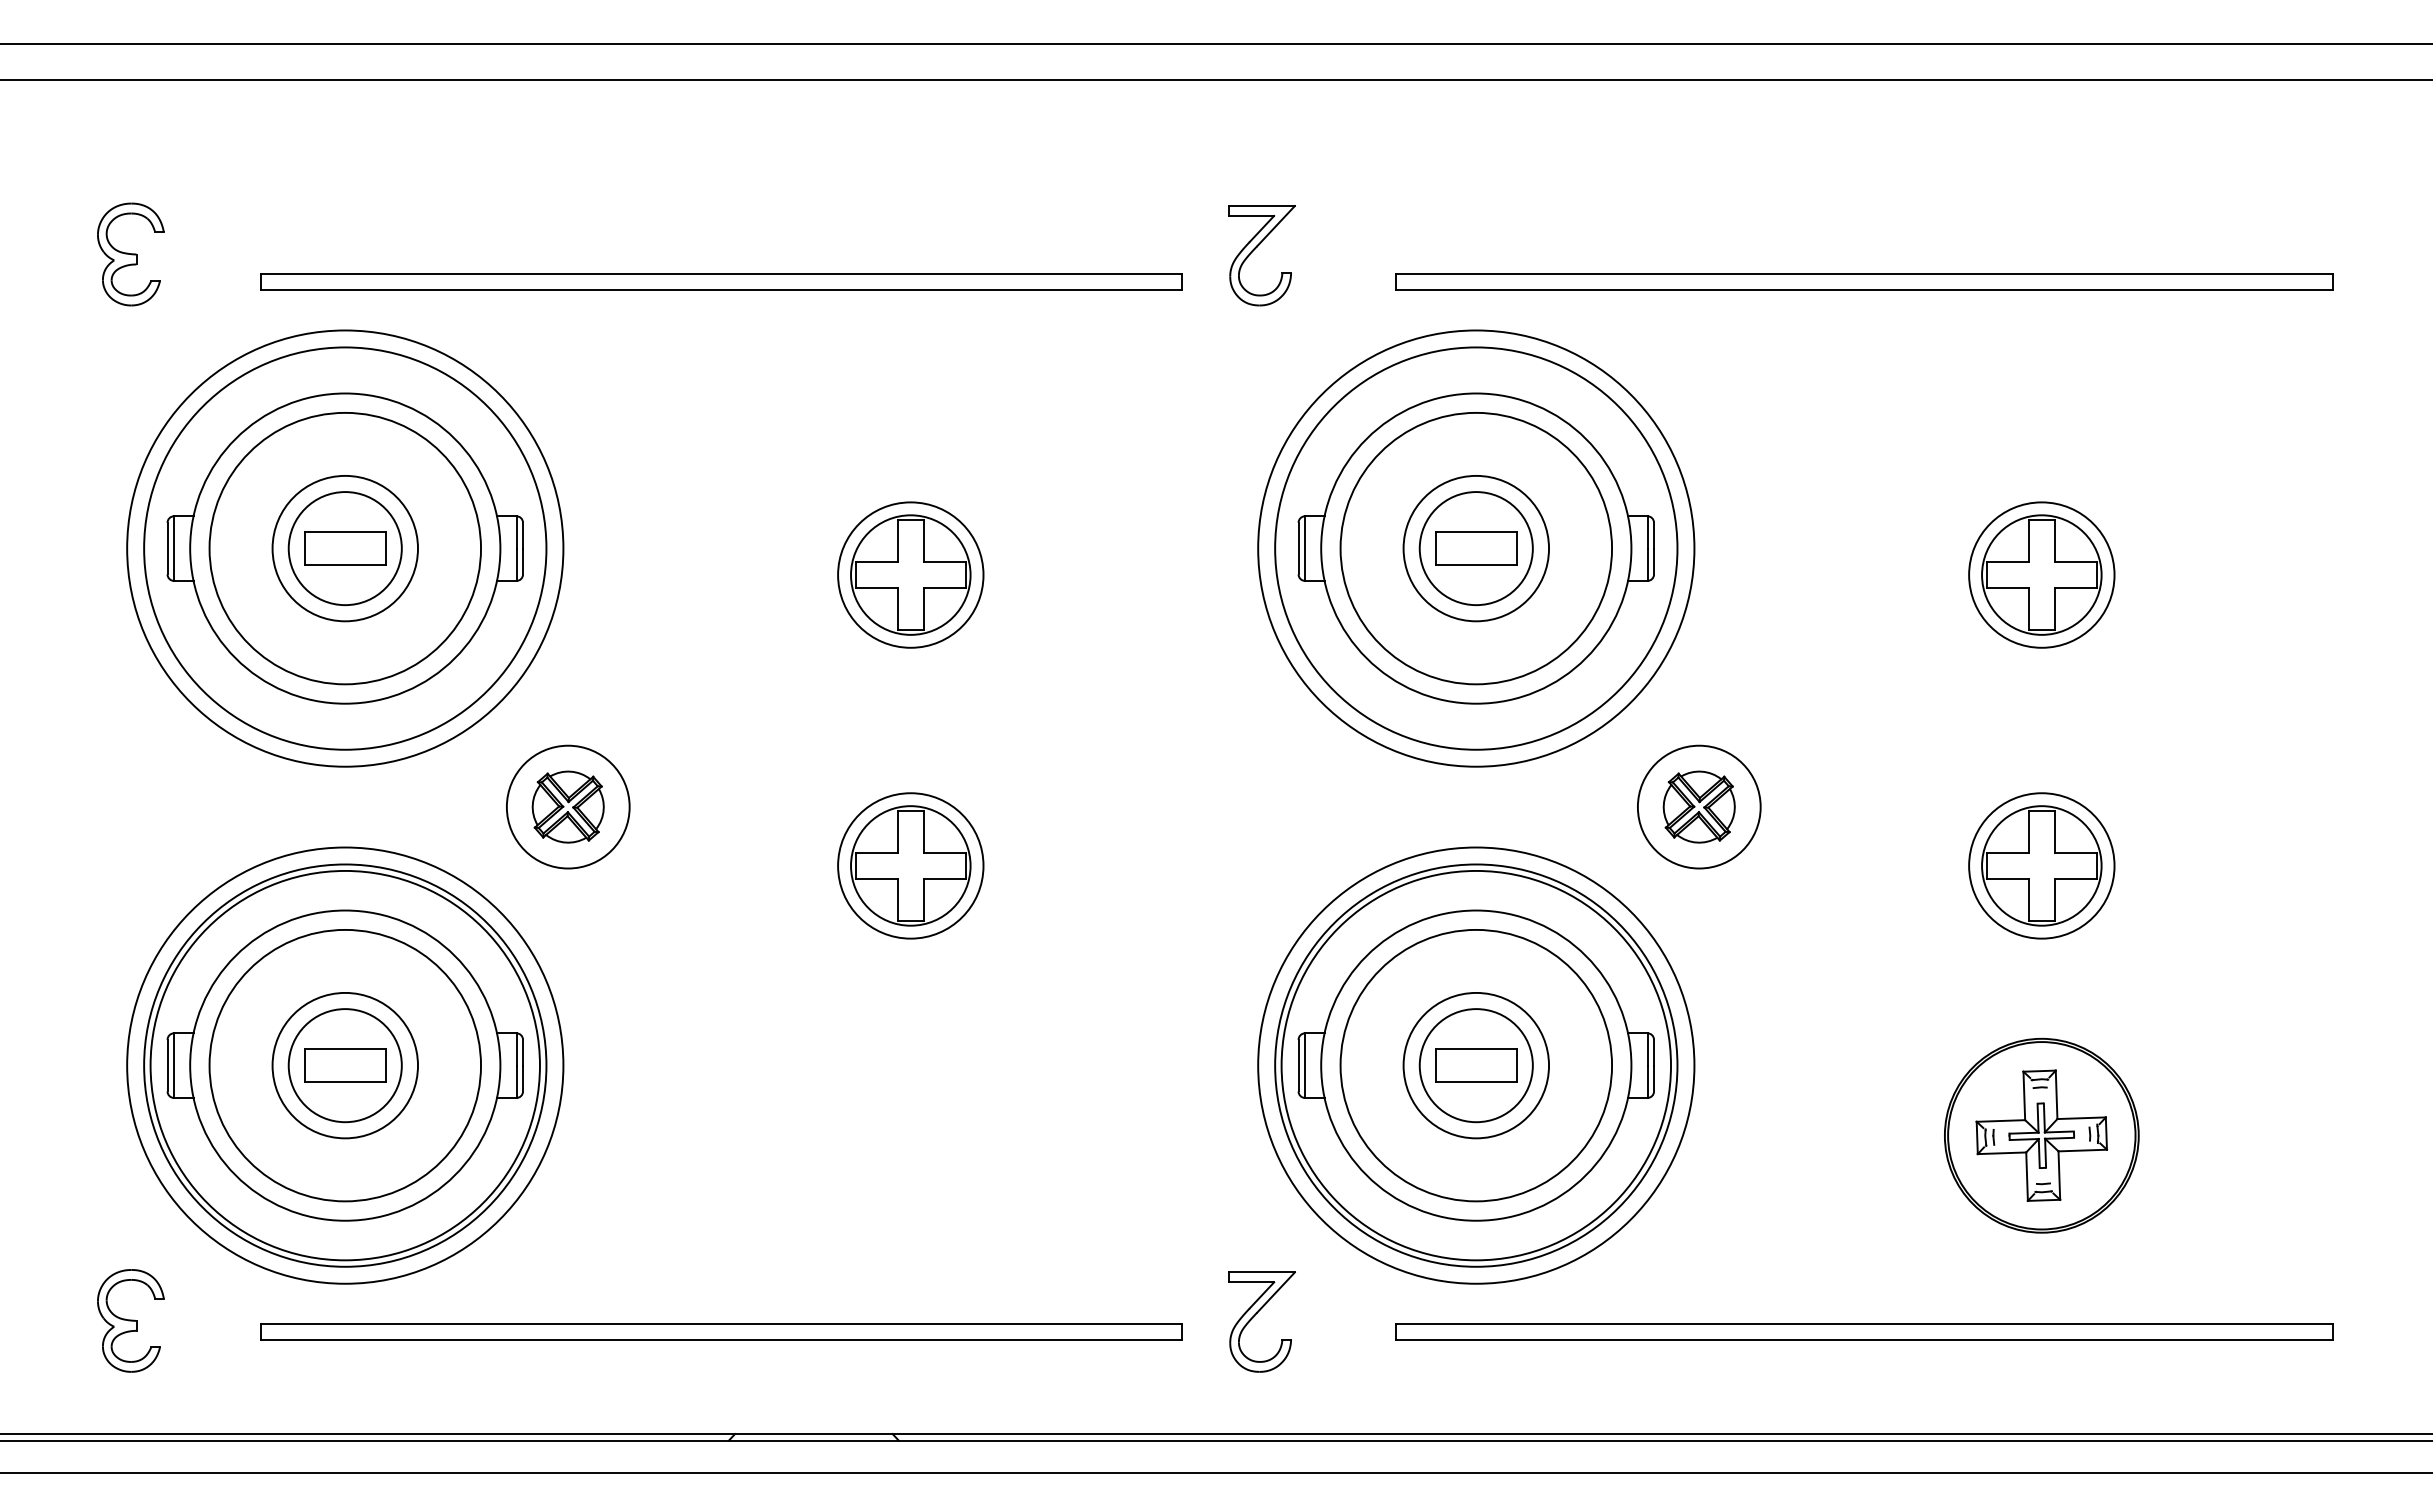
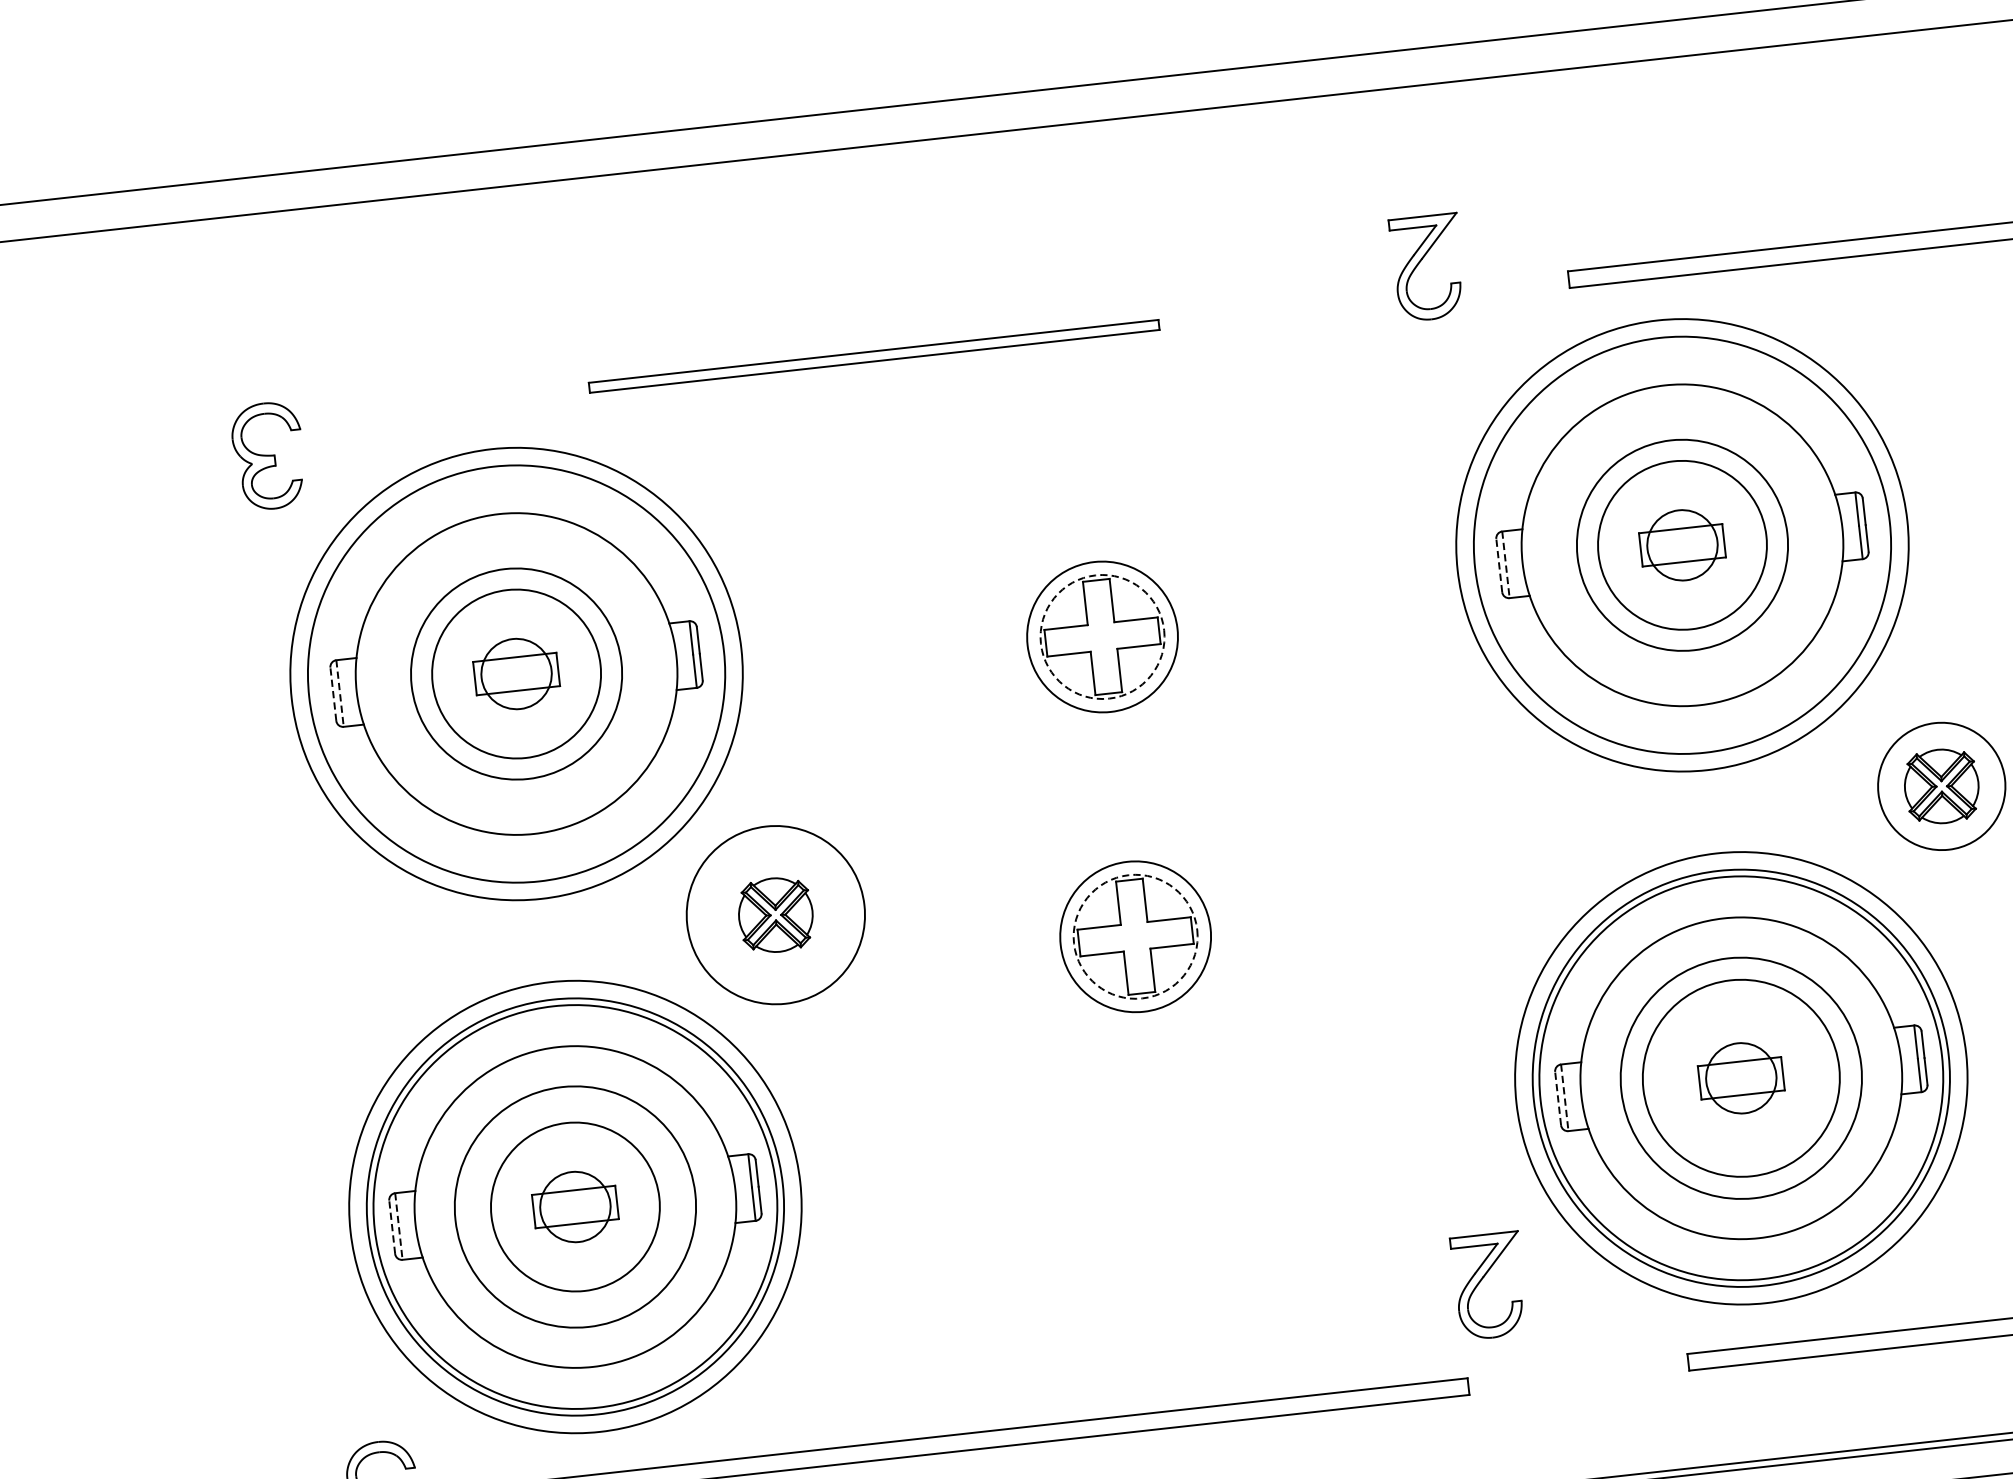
part: (130, 254) -> (268, 456), moved
part: (721, 281) -> (874, 355), size x0.6
line: (167, 548) -> (333, 694), solid -> dashed
circle: (344, 548) -> (515, 674), size x0.6
circle: (345, 548) -> (516, 673), size x0.6
circle: (345, 548) -> (516, 673), size x1.4
line: (1298, 548) -> (1499, 565), solid -> dashed
circle: (1475, 548) -> (1681, 545), size x0.6
circle: (1476, 548) -> (1682, 545), size x0.6
circle: (1476, 548) -> (1682, 545), size x1.4
line: (174, 549) -> (340, 694), solid -> dashed
line: (1305, 549) -> (1506, 565), solid -> dashed
circle: (910, 574) -> (1102, 636), solid -> dashed
circle: (567, 806) -> (775, 914), size x1.4
circle: (910, 865) -> (1135, 936), solid -> dashed
line: (167, 1065) -> (392, 1227), solid -> dashed
circle: (344, 1065) -> (574, 1206), size x0.6
circle: (345, 1065) -> (575, 1206), size x0.6
circle: (345, 1065) -> (575, 1206), size x1.6
line: (1298, 1065) -> (1558, 1098), solid -> dashed
circle: (1475, 1065) -> (1740, 1078), size x0.6
circle: (1476, 1065) -> (1741, 1078), size x0.7
circle: (1476, 1065) -> (1741, 1078), size x1.6
line: (174, 1066) -> (399, 1227), solid -> dashed
line: (1305, 1066) -> (1565, 1098), solid -> dashed
part: (1255, 1315) -> (1482, 1279), moved

